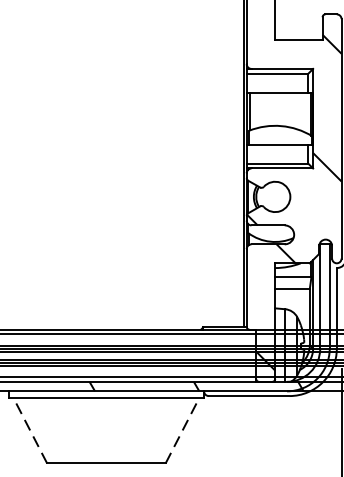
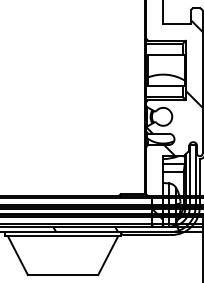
line: (29, 430) -> (17, 255), dashed -> solid
line: (182, 430) -> (108, 255), dashed -> solid

